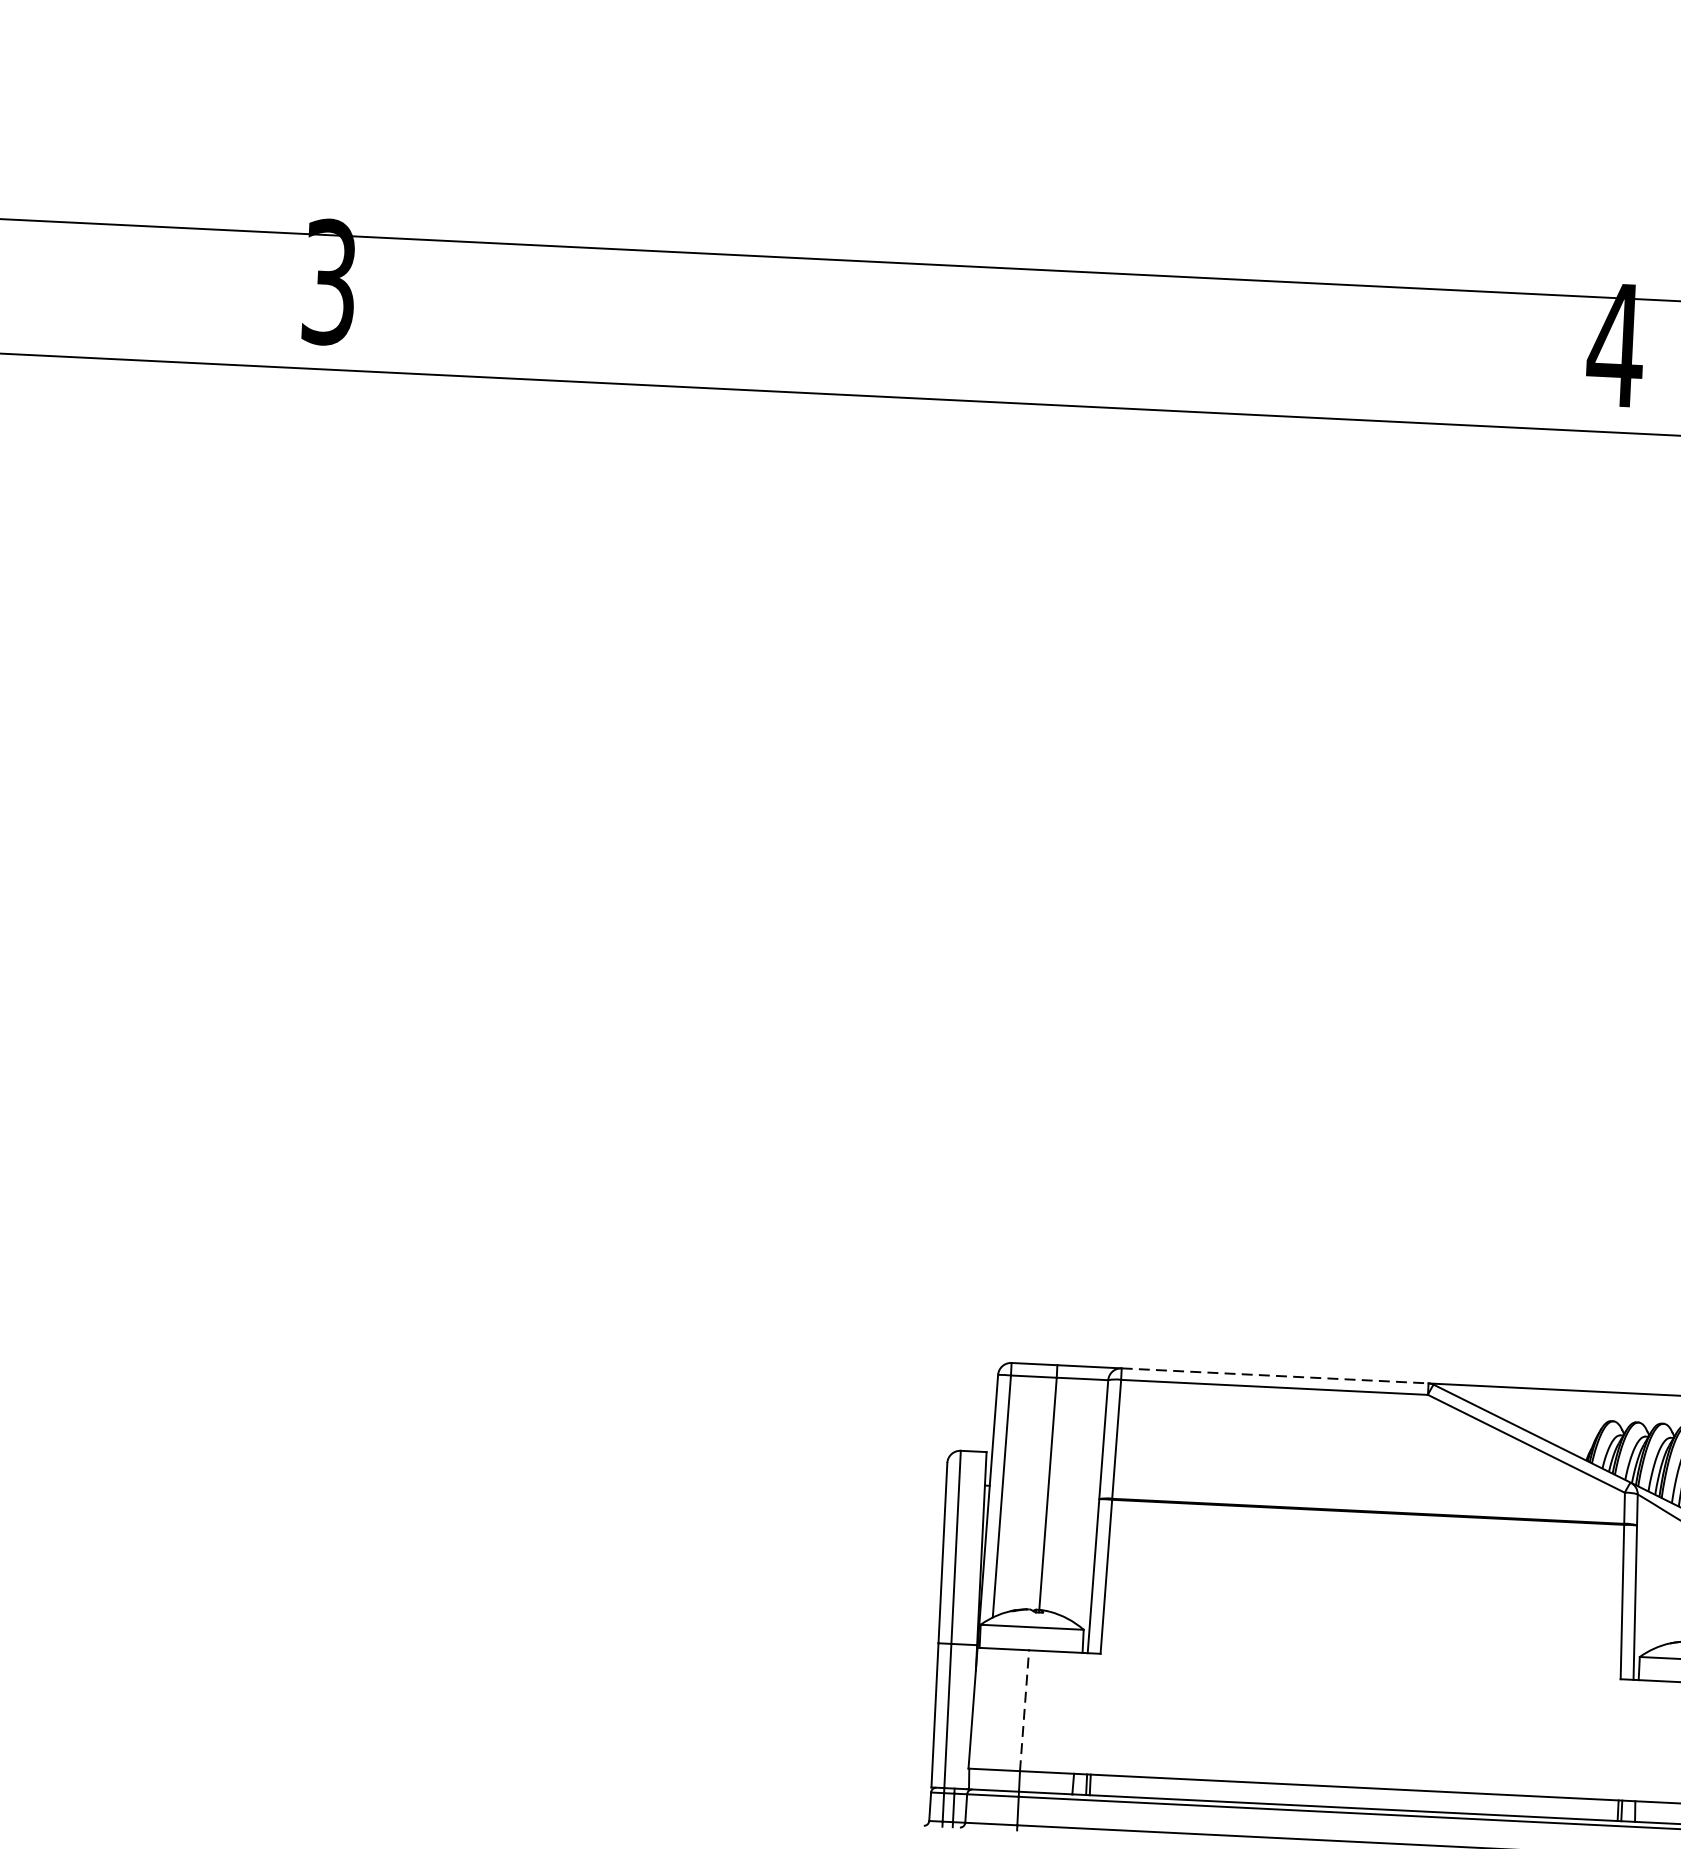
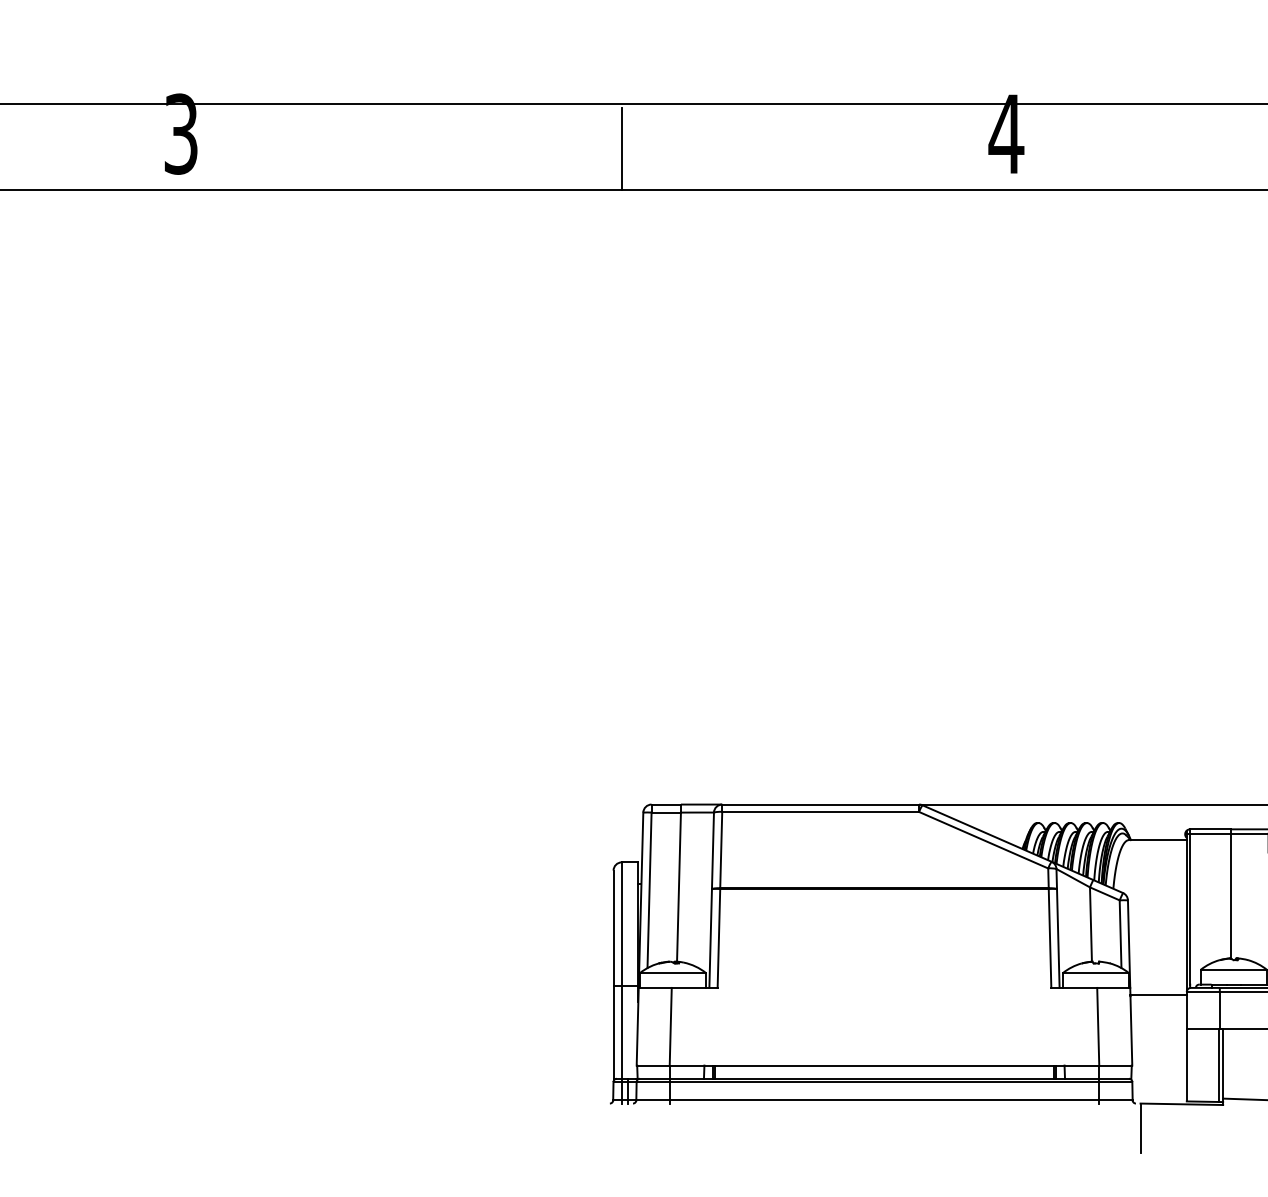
line: (1016, 338) -> (622, 148), added
line: (1276, 1375) -> (821, 804), dashed -> solid
line: (1024, 1710) -> (670, 1026), dashed -> solid

